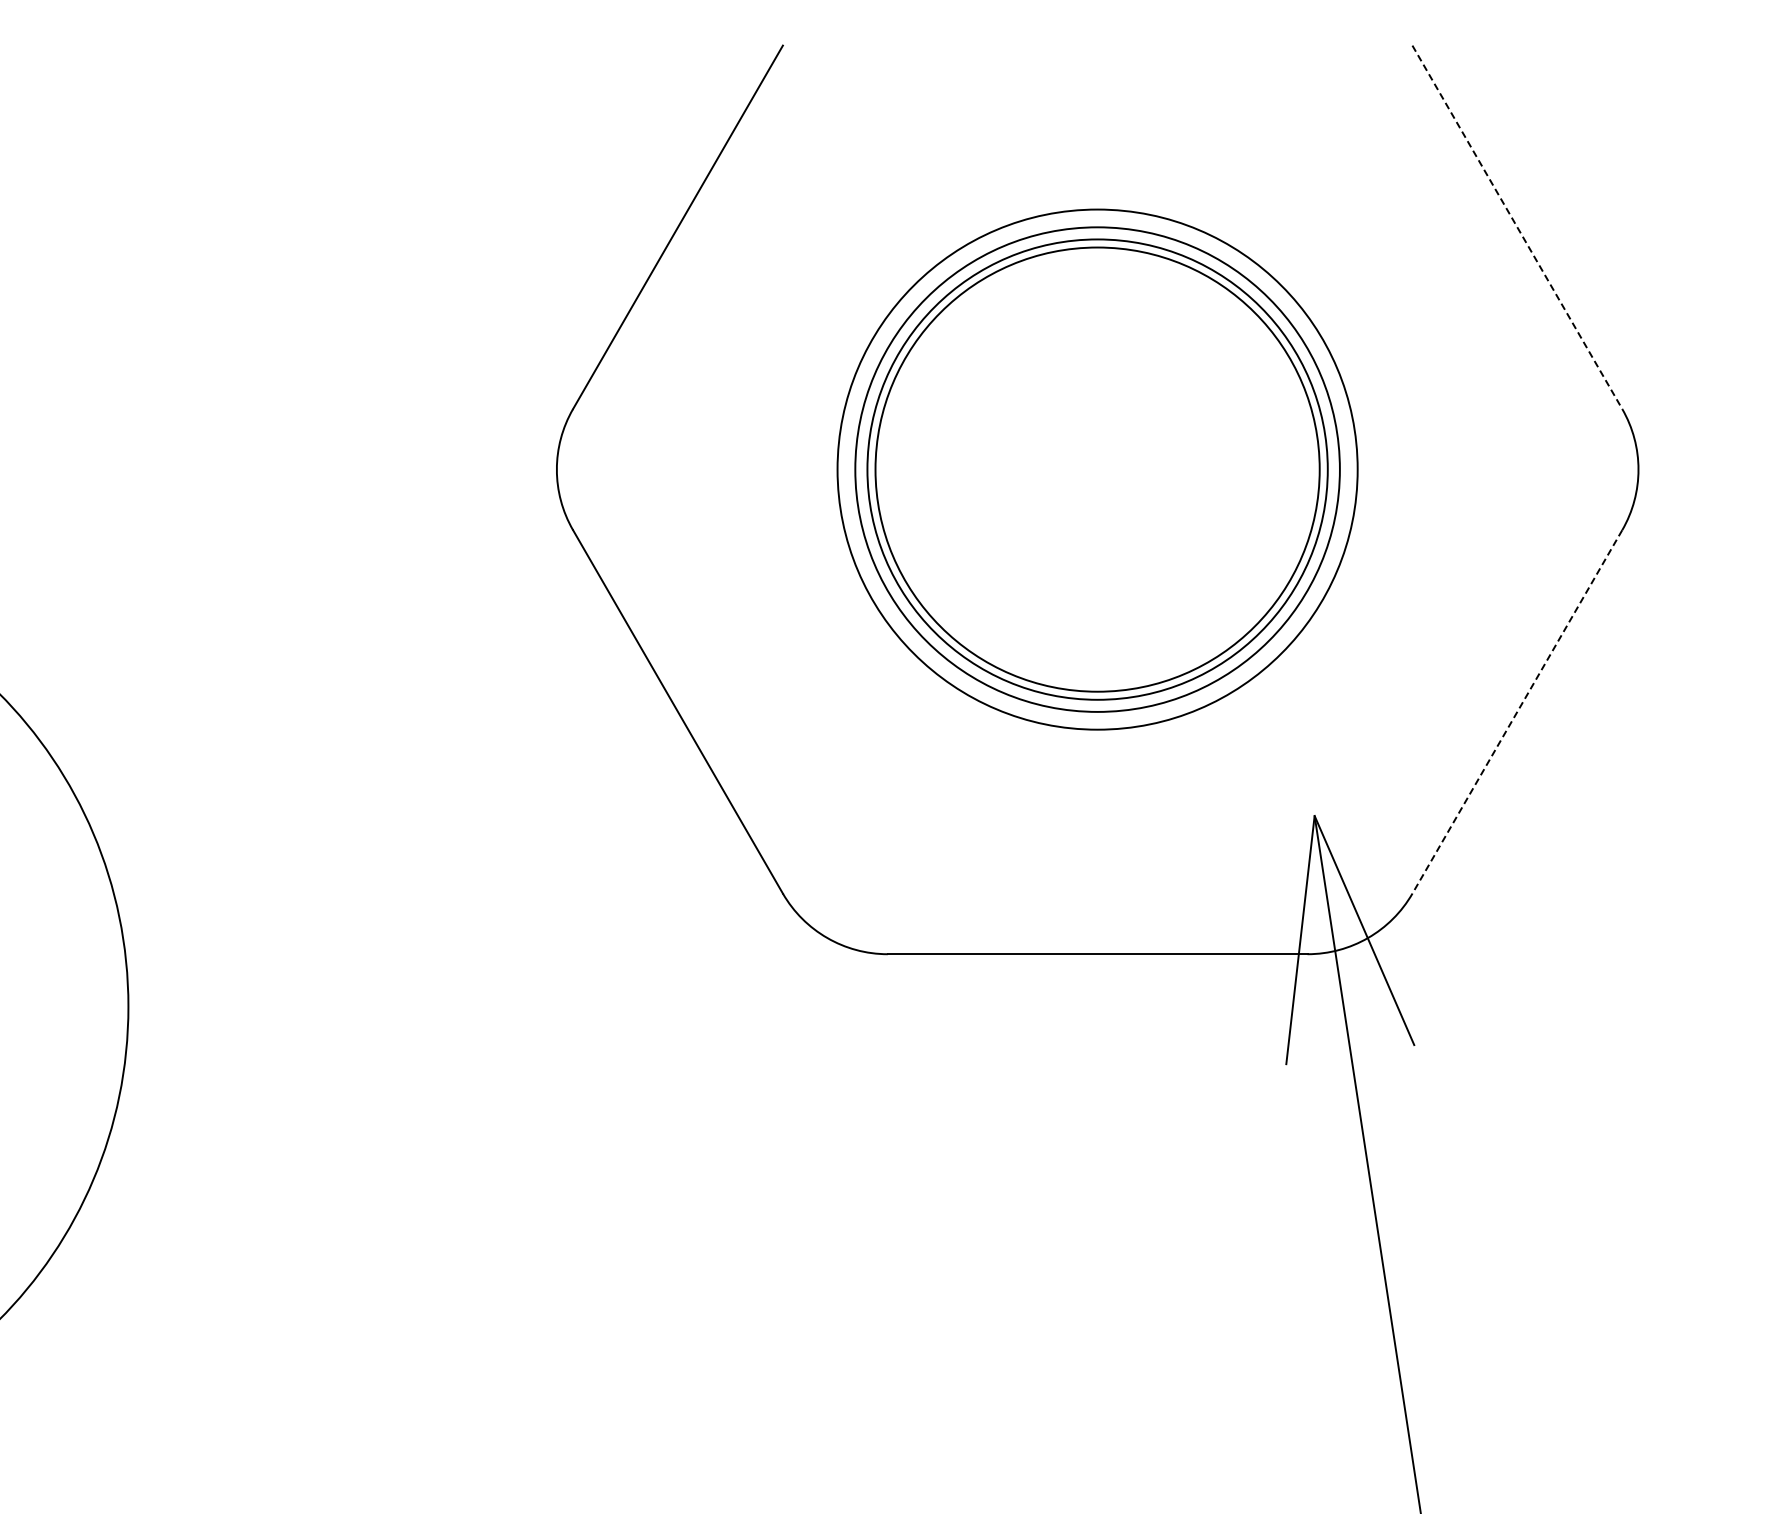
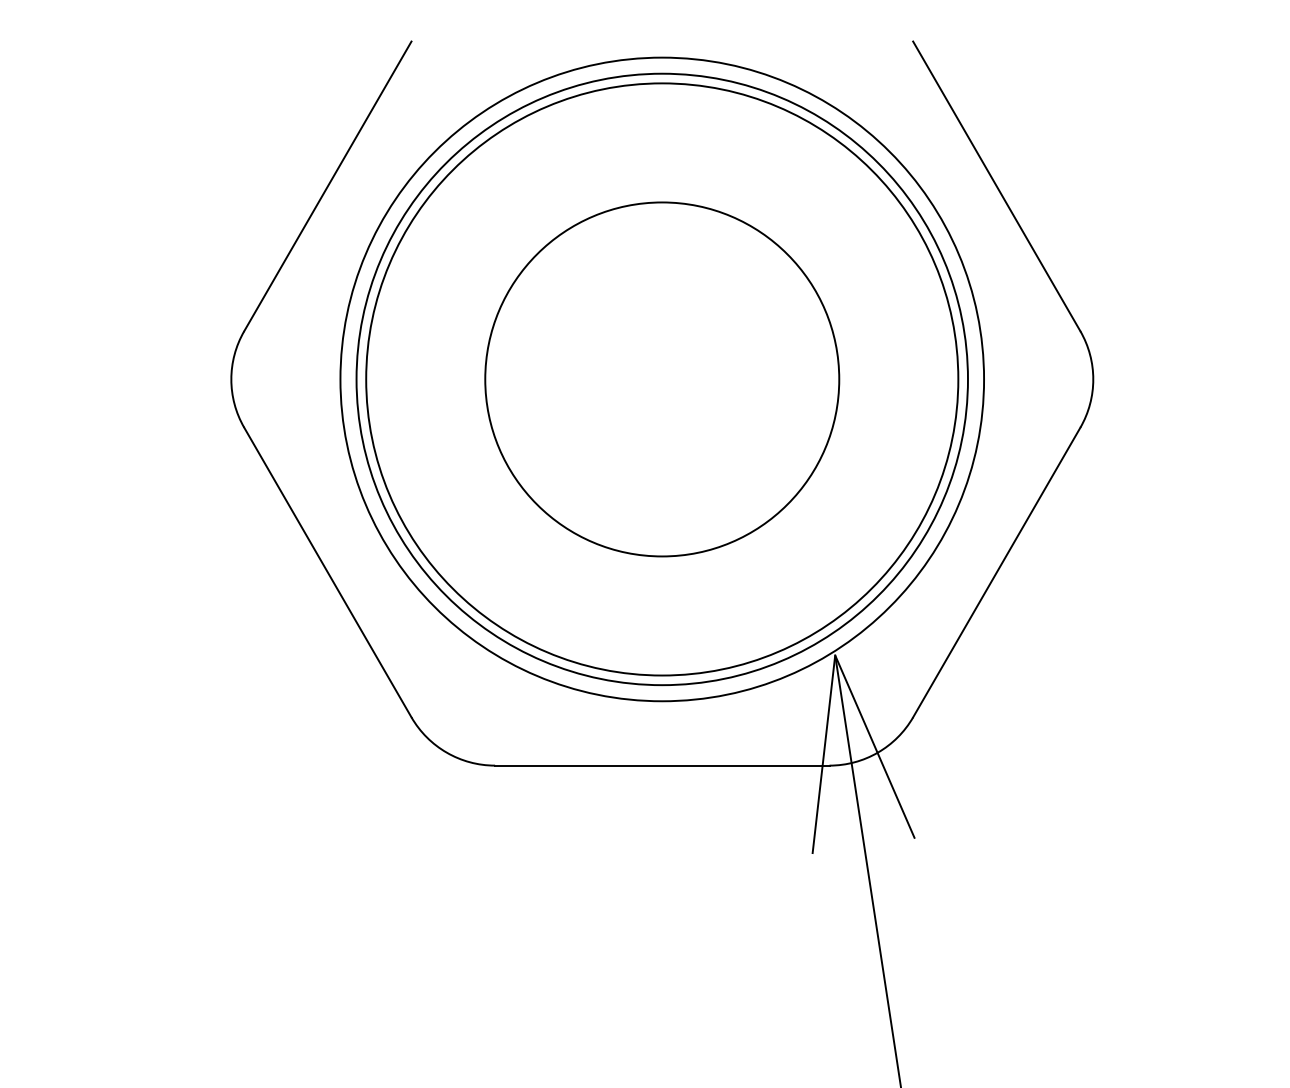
line: (1517, 227) -> (996, 186), dashed -> solid
circle: (1097, 469) -> (662, 379), size x1.43
circle: (1097, 469) -> (662, 379), size x1.67
circle: (1097, 469) -> (662, 379), size x1.67
line: (1517, 711) -> (996, 572), dashed -> solid

